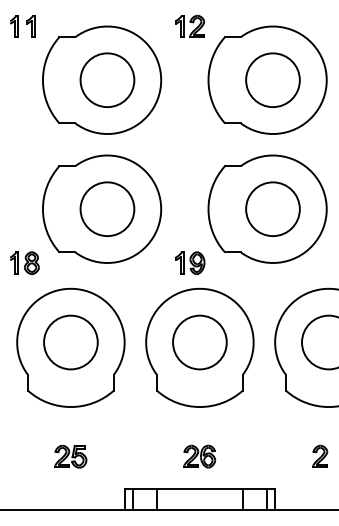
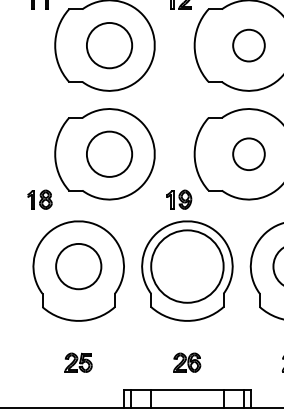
circle: (272, 80) -> (248, 45), size x0.7
circle: (272, 209) -> (248, 154), size x0.7
circle: (199, 342) -> (187, 266), size x1.6

